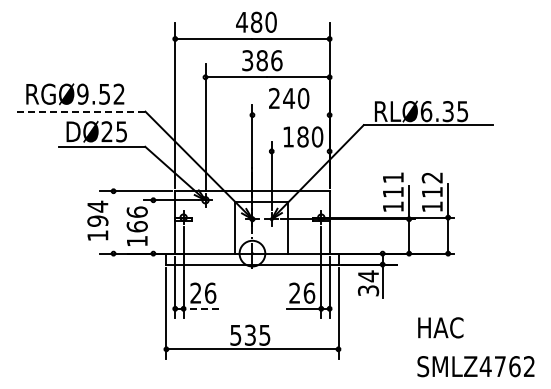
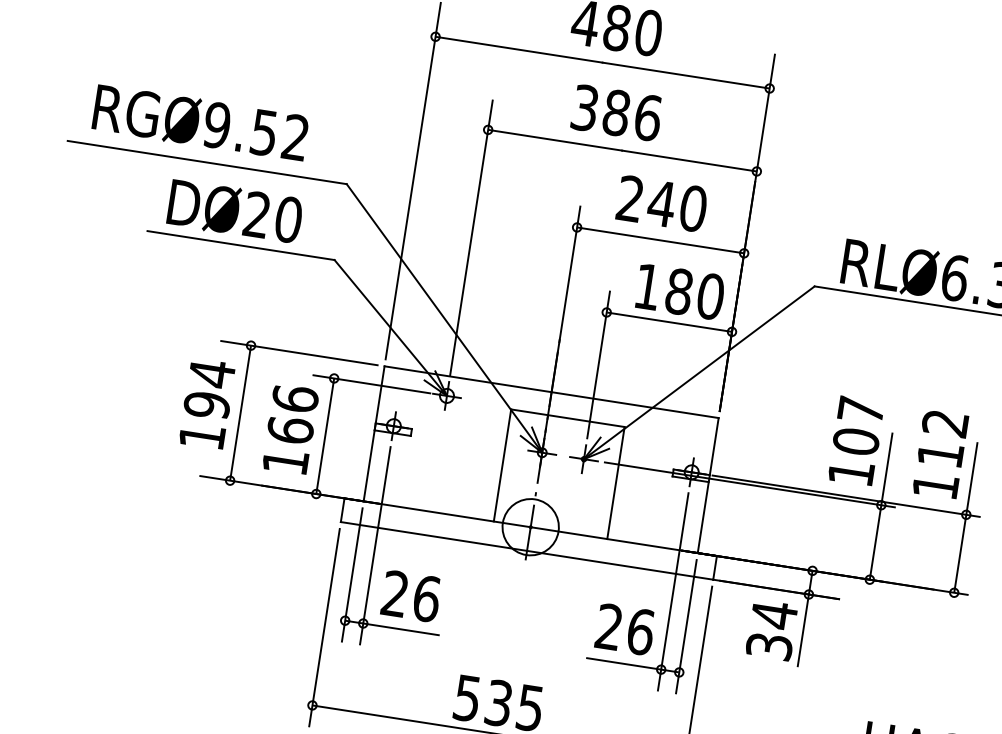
line: (81, 111) -> (208, 162), dashed -> solid
line: (291, 115) -> (661, 241), added
text: (121, 131) -> (288, 219), DØ25 -> DØ20
line: (300, 151) -> (668, 322), added
text: (392, 184) -> (856, 424), 111 -> 107
line: (113, 222) -> (240, 413), added
line: (153, 226) -> (325, 435), added
line: (200, 308) -> (399, 628), dashed -> solid

